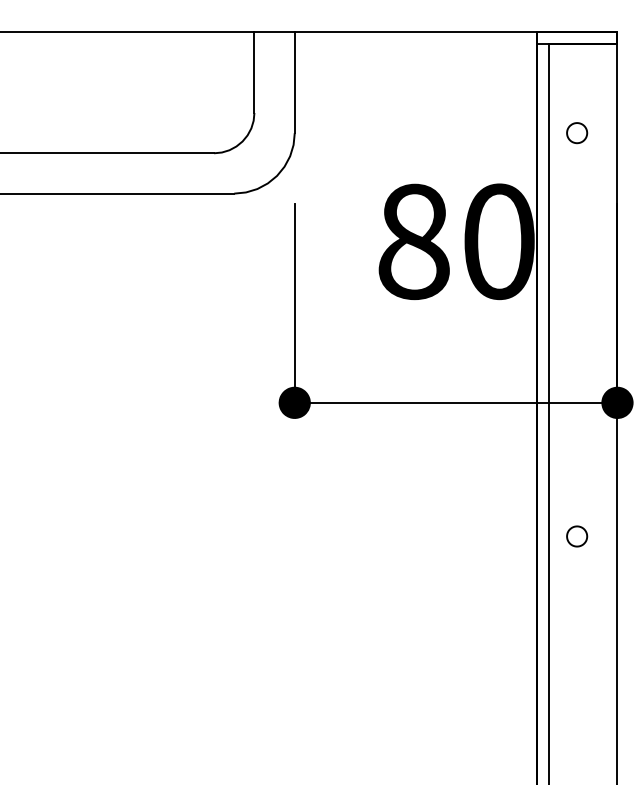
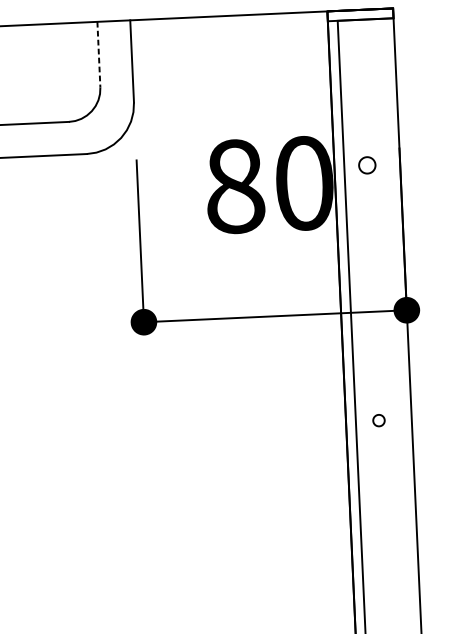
line: (254, 73) -> (98, 55), solid -> dashed
part: (577, 133) -> (367, 165), moved
part: (577, 536) -> (379, 420), size x0.7

